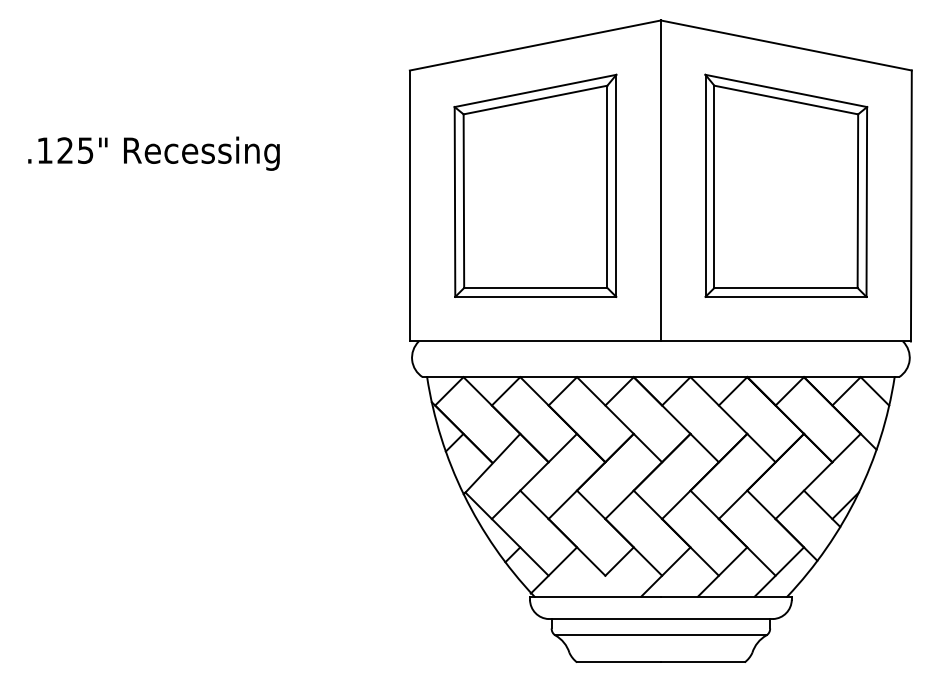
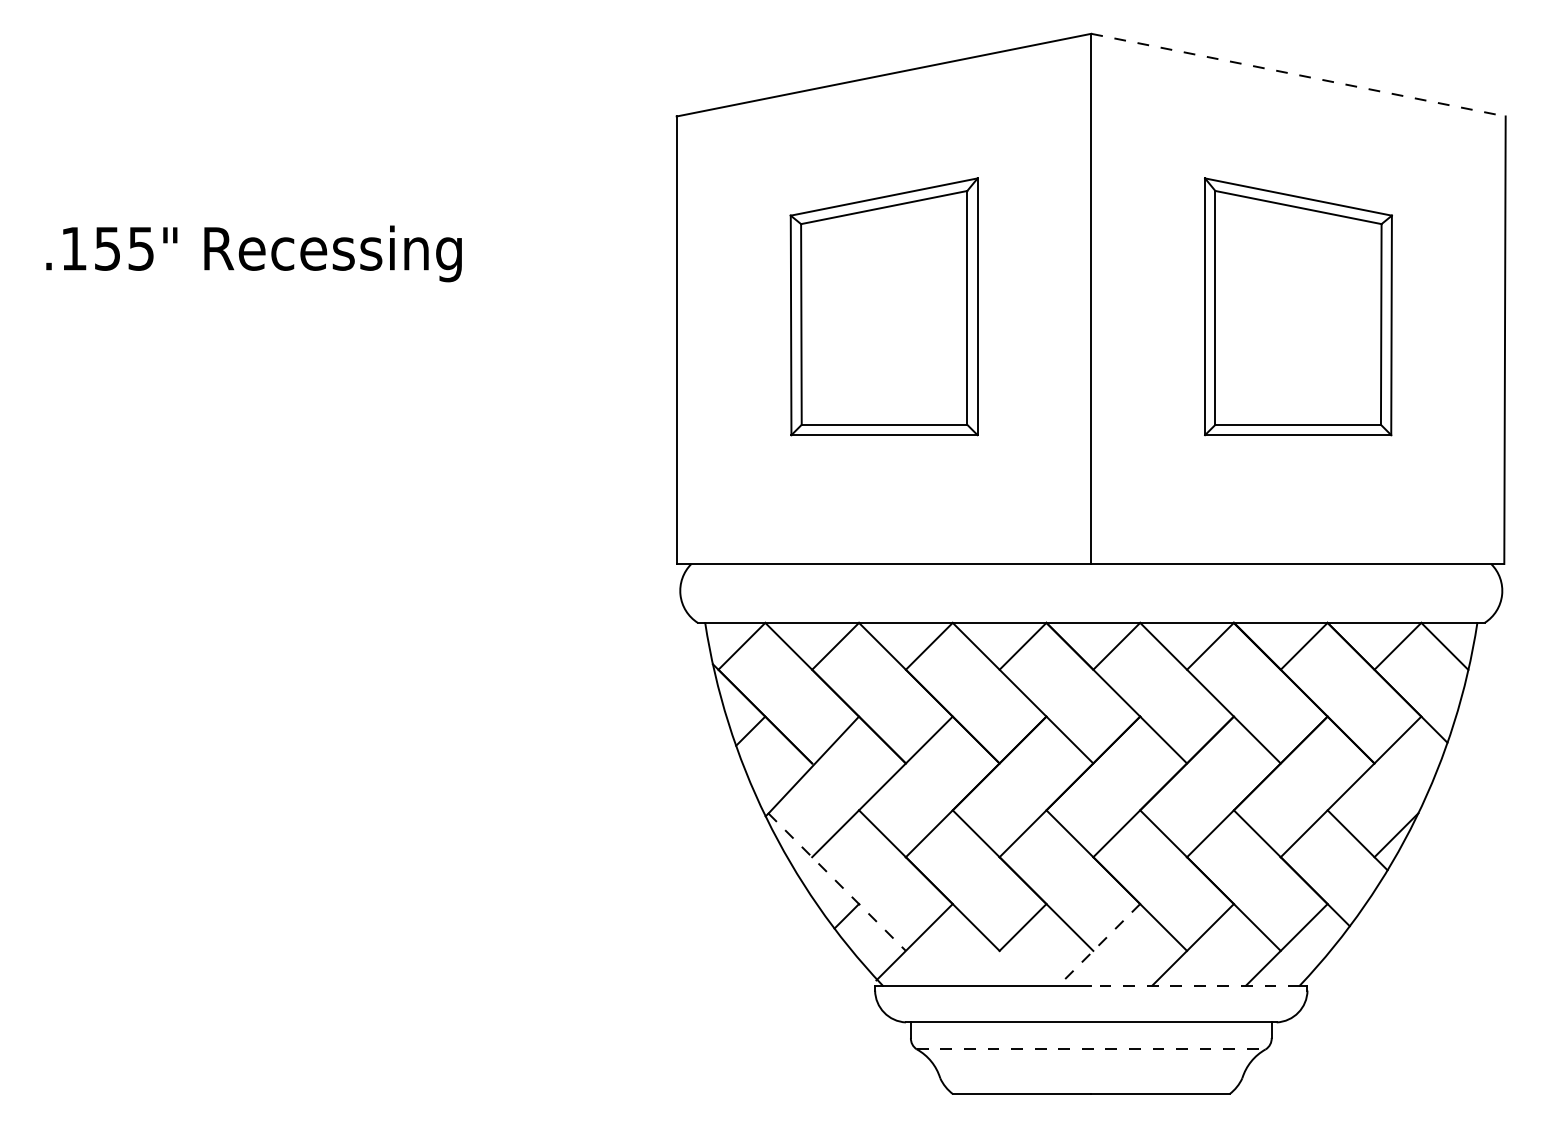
line: (786, 45) -> (1298, 75), solid -> dashed
text: (64, 150) -> (106, 248), .125" -> .155"
part: (535, 185) -> (884, 306), size x0.7
part: (786, 185) -> (1298, 306), size x0.7
line: (507, 534) -> (837, 882), solid -> dashed
line: (665, 572) -> (1098, 945), solid -> dashed
line: (723, 596) -> (1194, 985), solid -> dashed
line: (660, 635) -> (1090, 1049), solid -> dashed

